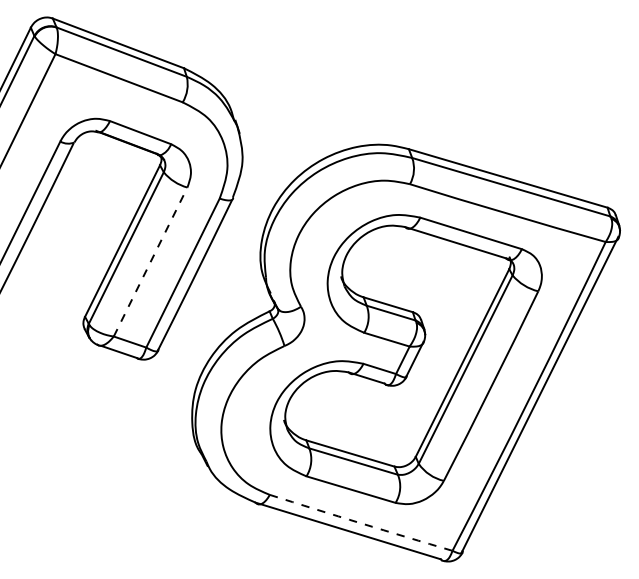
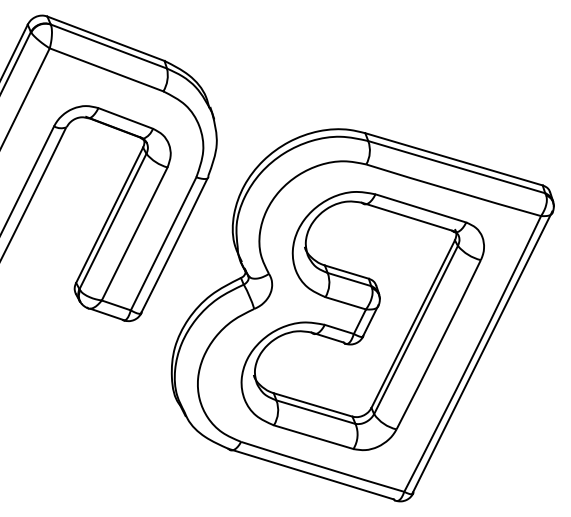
line: (150, 261) -> (134, 233), dashed -> solid
arc: (360, 523) -> (322, 467), dashed -> solid

